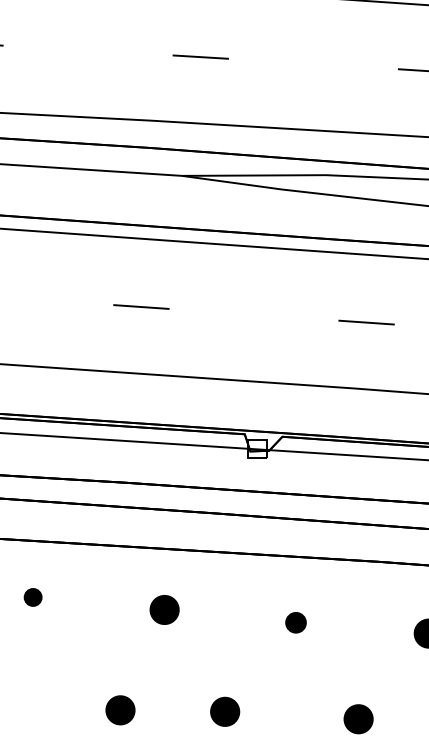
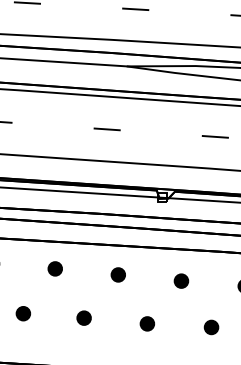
part: (31, 596) -> (54, 268), size x1.67
part: (296, 621) -> (181, 280), size x1.43
part: (119, 708) -> (83, 317), moved

